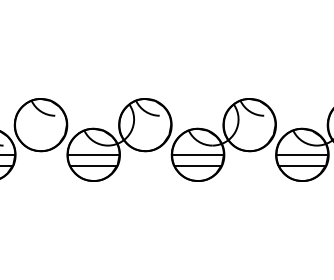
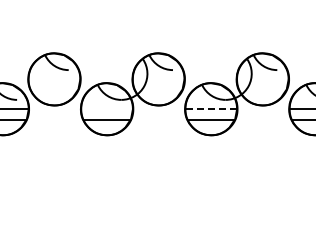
line: (93, 154) -> (106, 108), removed
line: (197, 154) -> (210, 108), solid -> dashed

